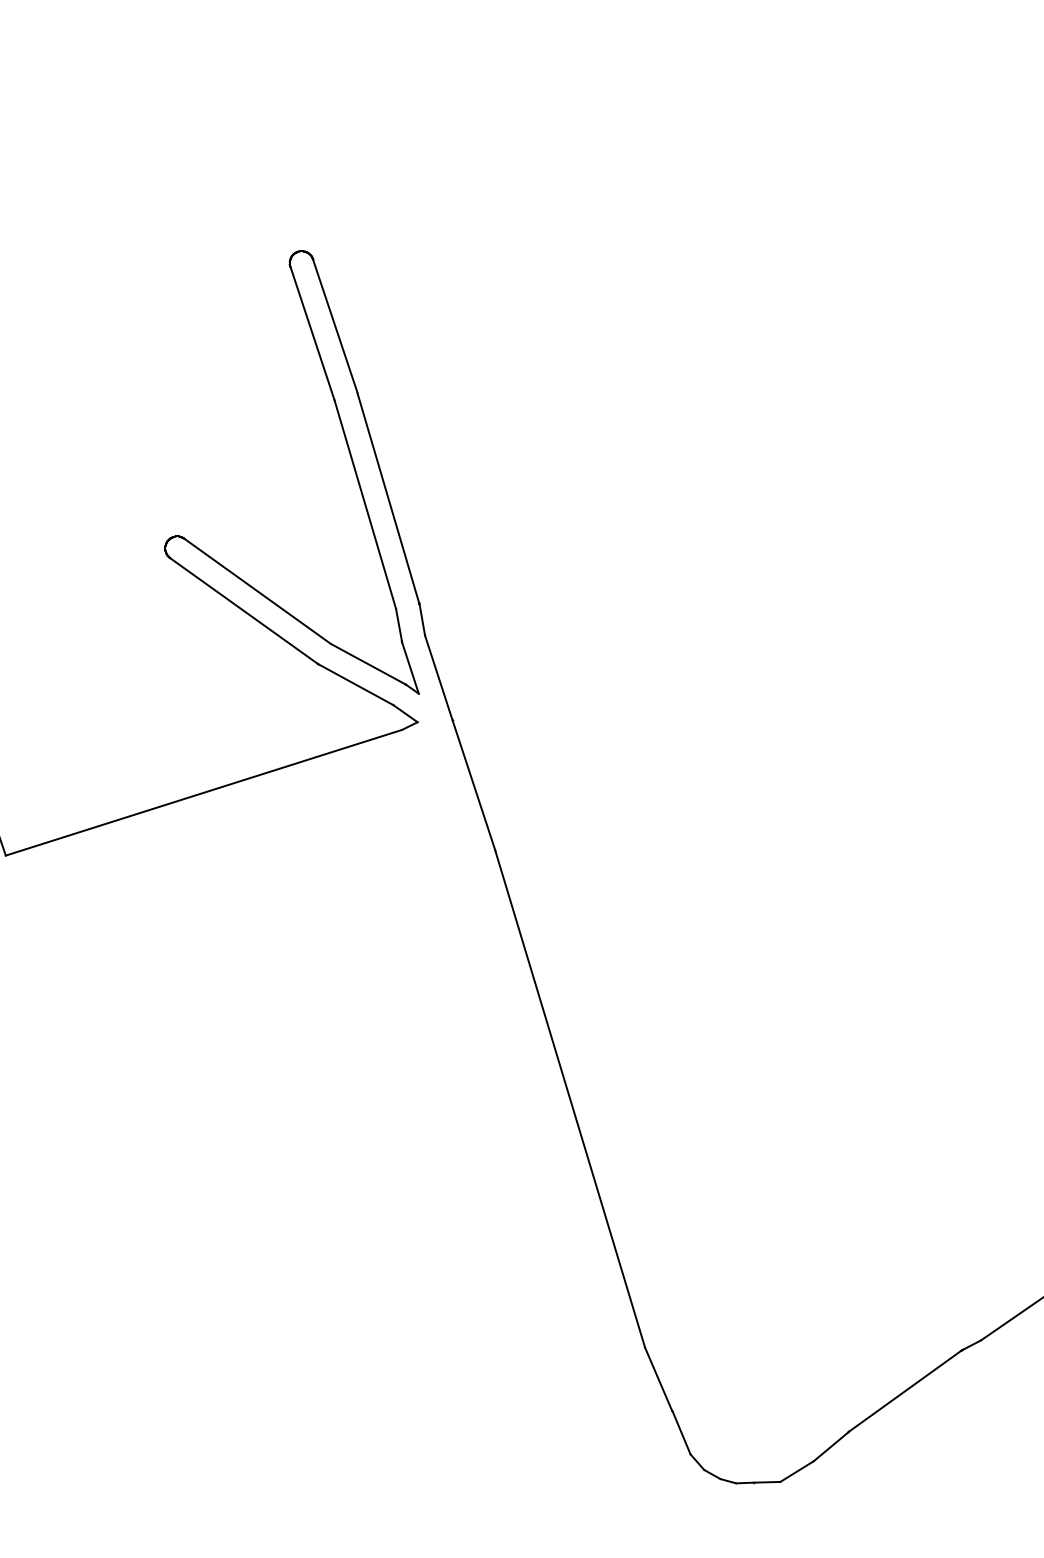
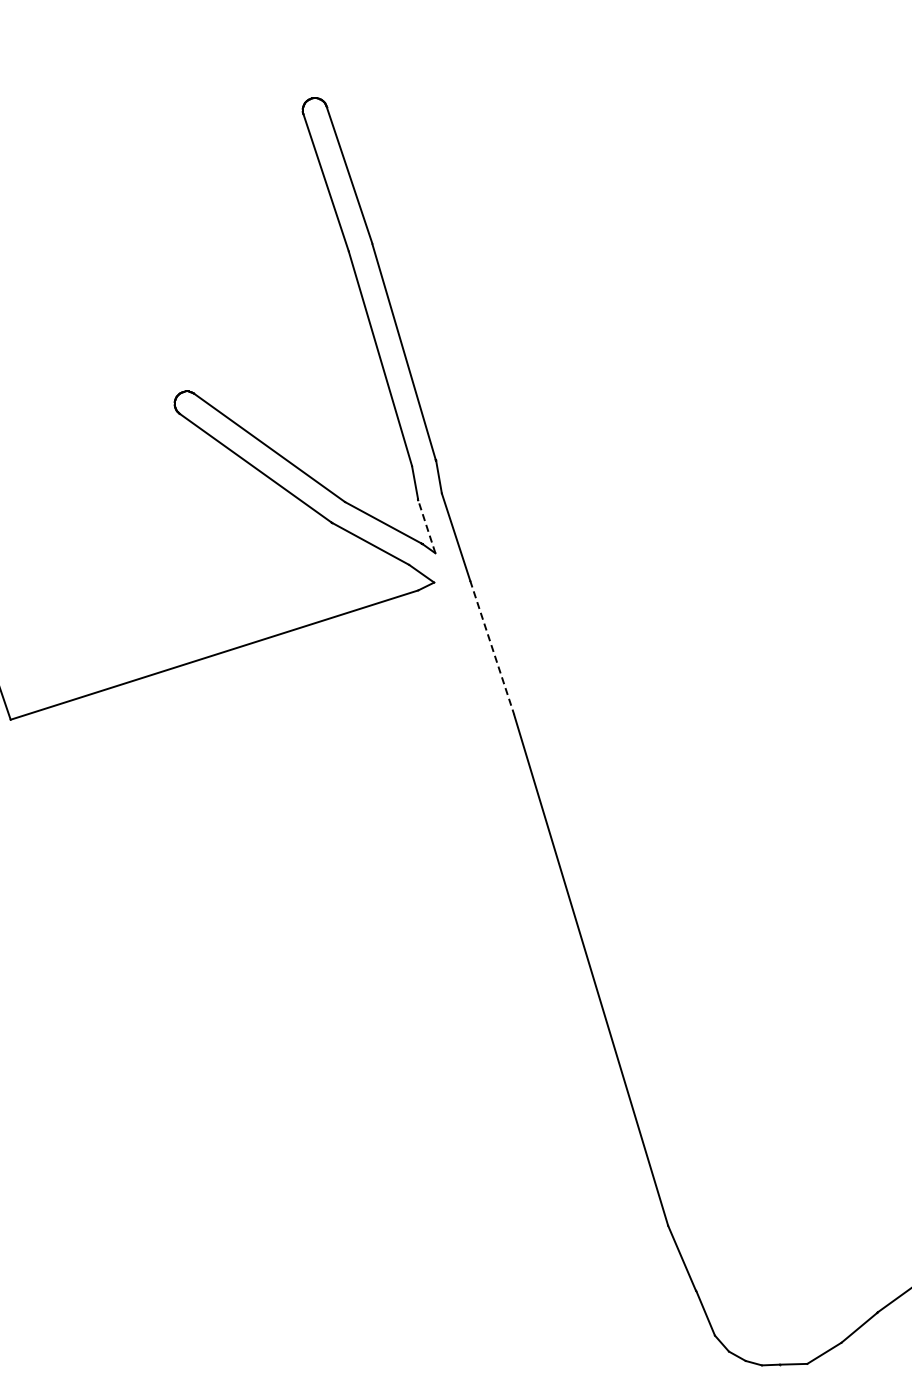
line: (410, 667) -> (426, 526), solid -> dashed
line: (474, 785) -> (492, 647), solid -> dashed

